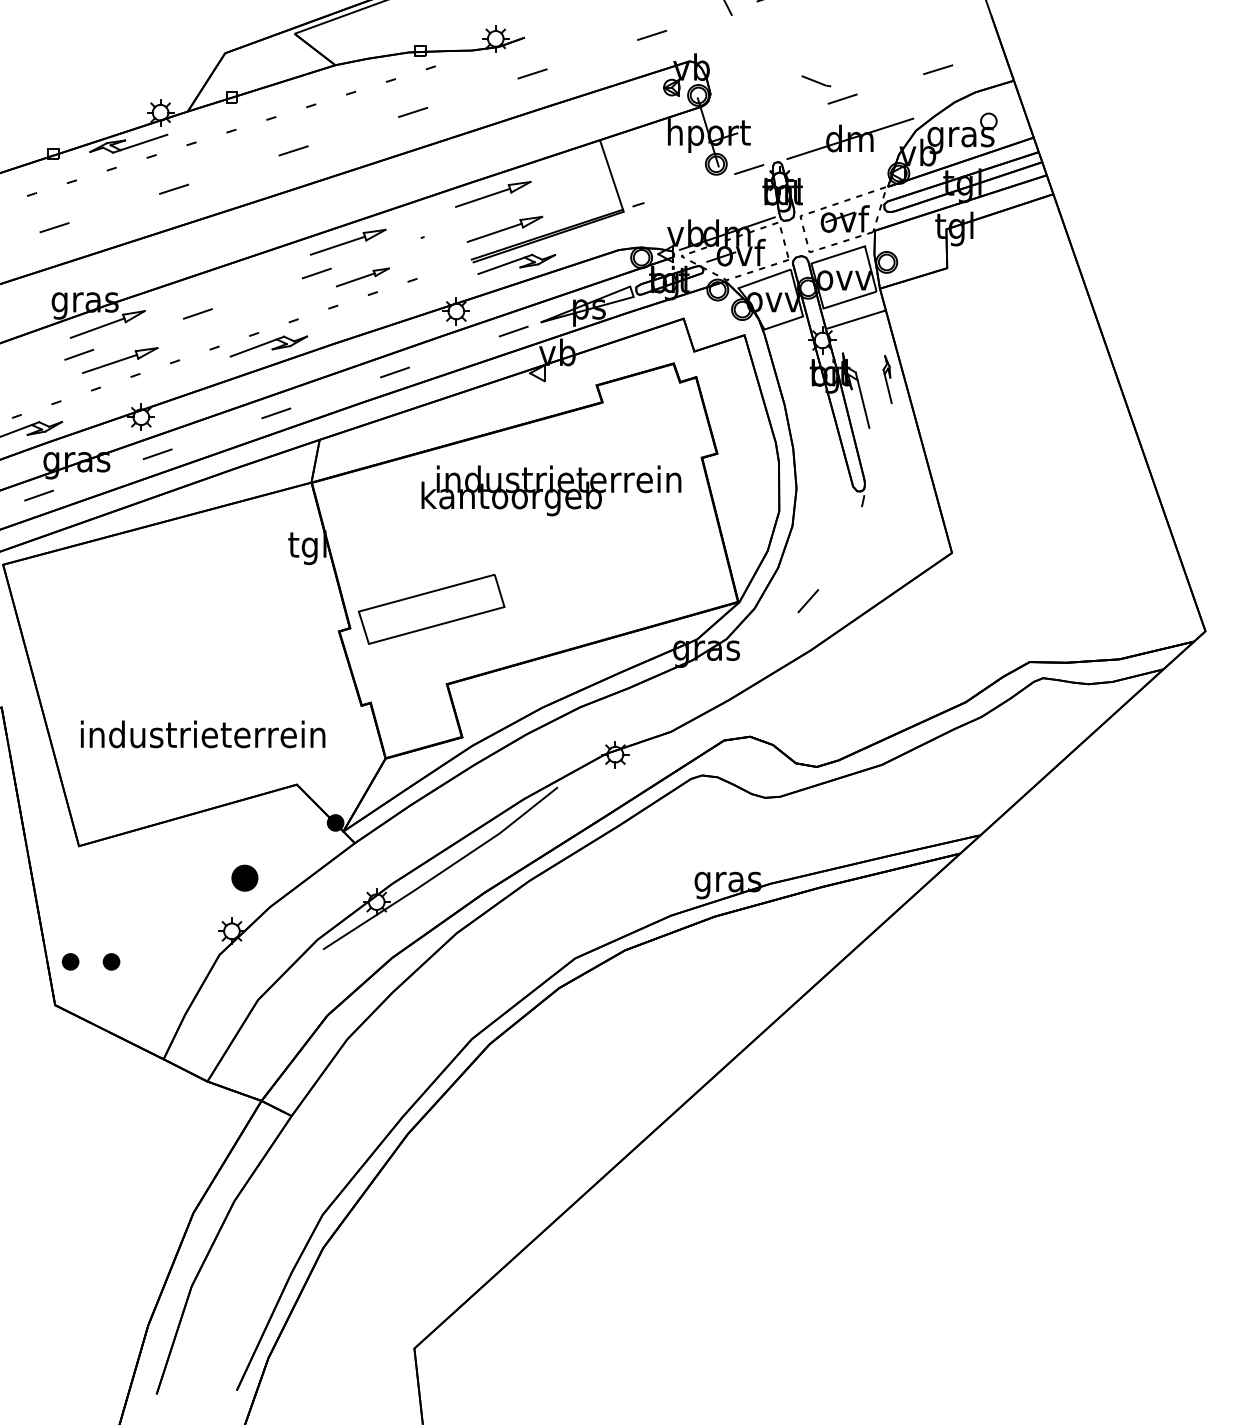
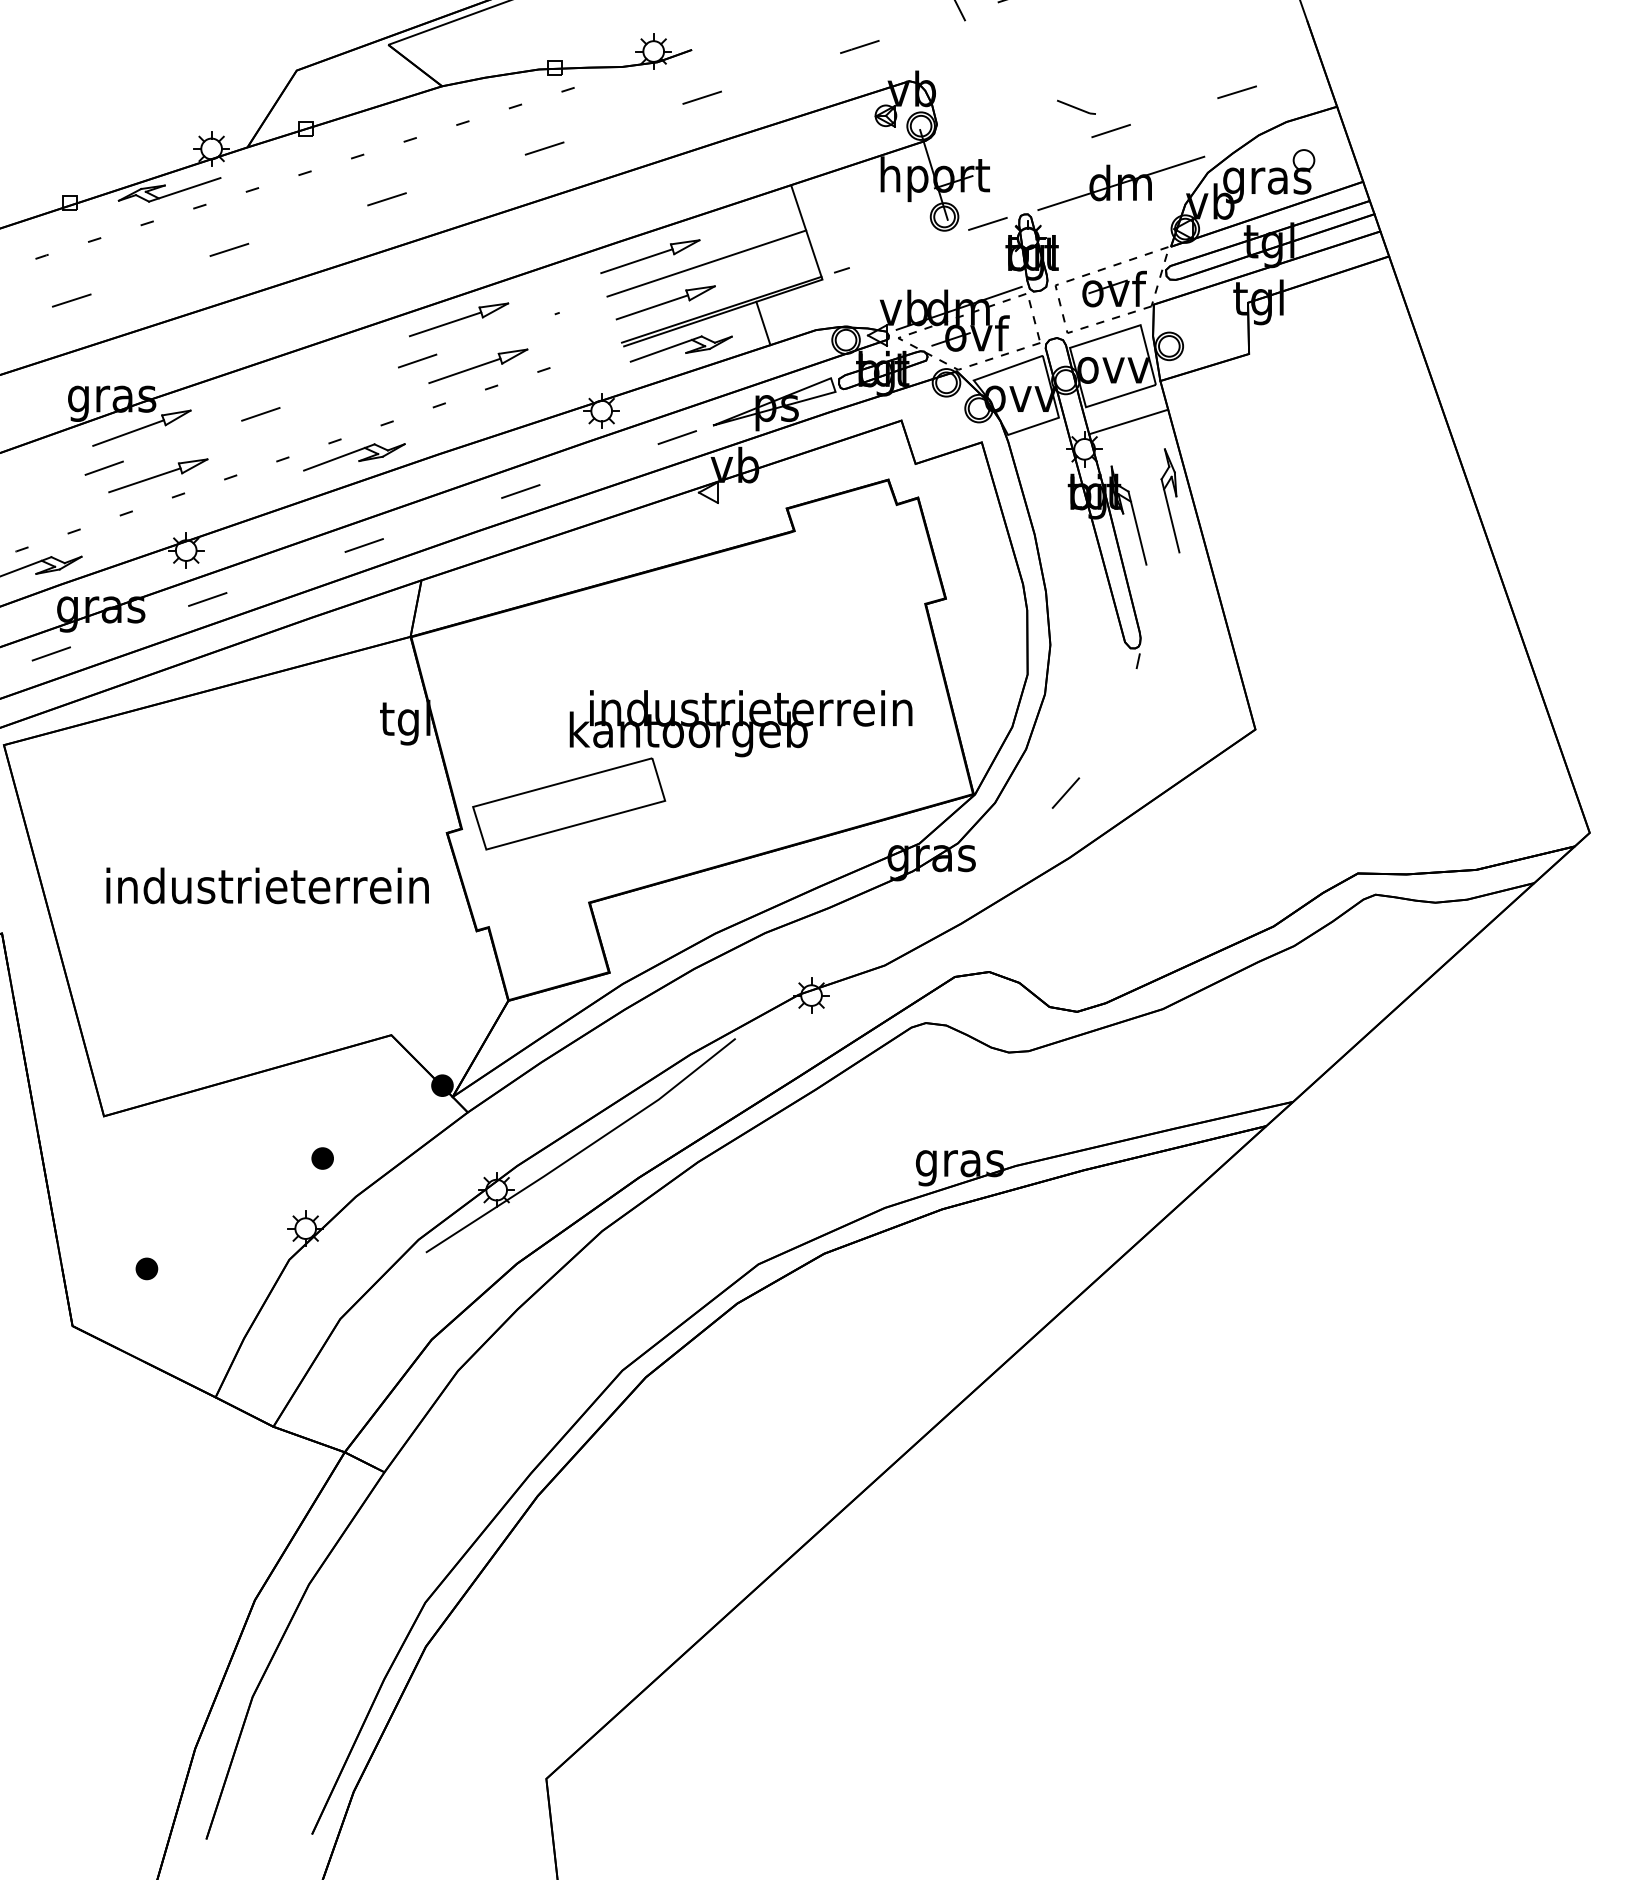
line: (535, 199) -> (706, 263), added
line: (579, 245) -> (763, 323), added
part: (362, 276) -> (478, 365), size x1.43
part: (887, 379) -> (1170, 500), size x1.67
text: (550, 490) -> (740, 723), moved
text: (202, 734) -> (267, 885), moved
part: (244, 878) -> (322, 1158), size x0.62
part: (70, 961) -> (92, 1268), removed

